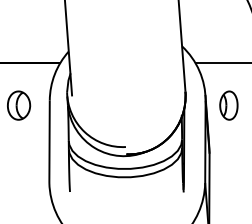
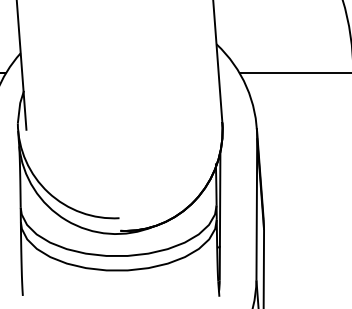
part: (228, 105) -> (296, 146), removed

